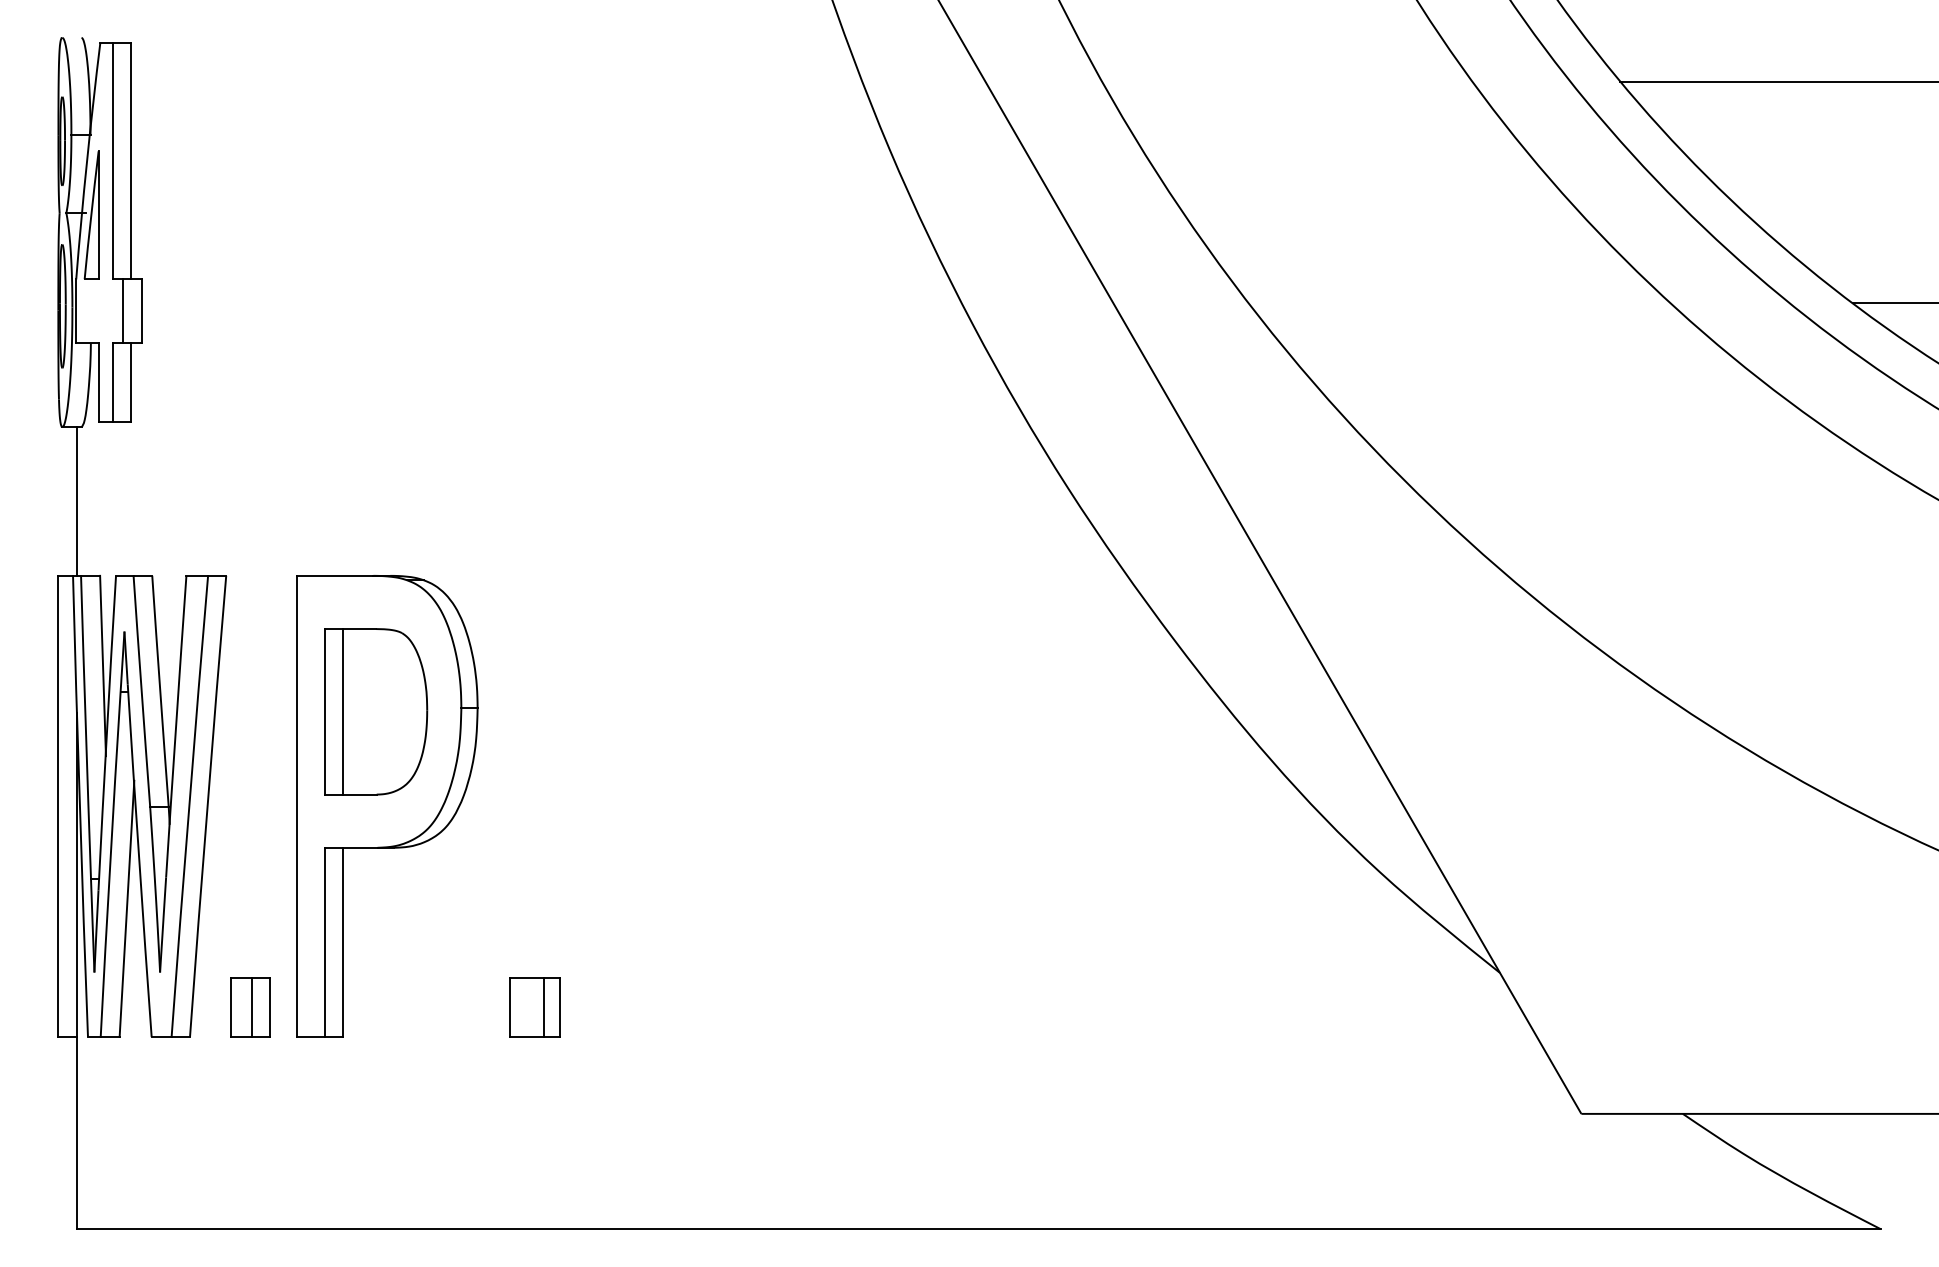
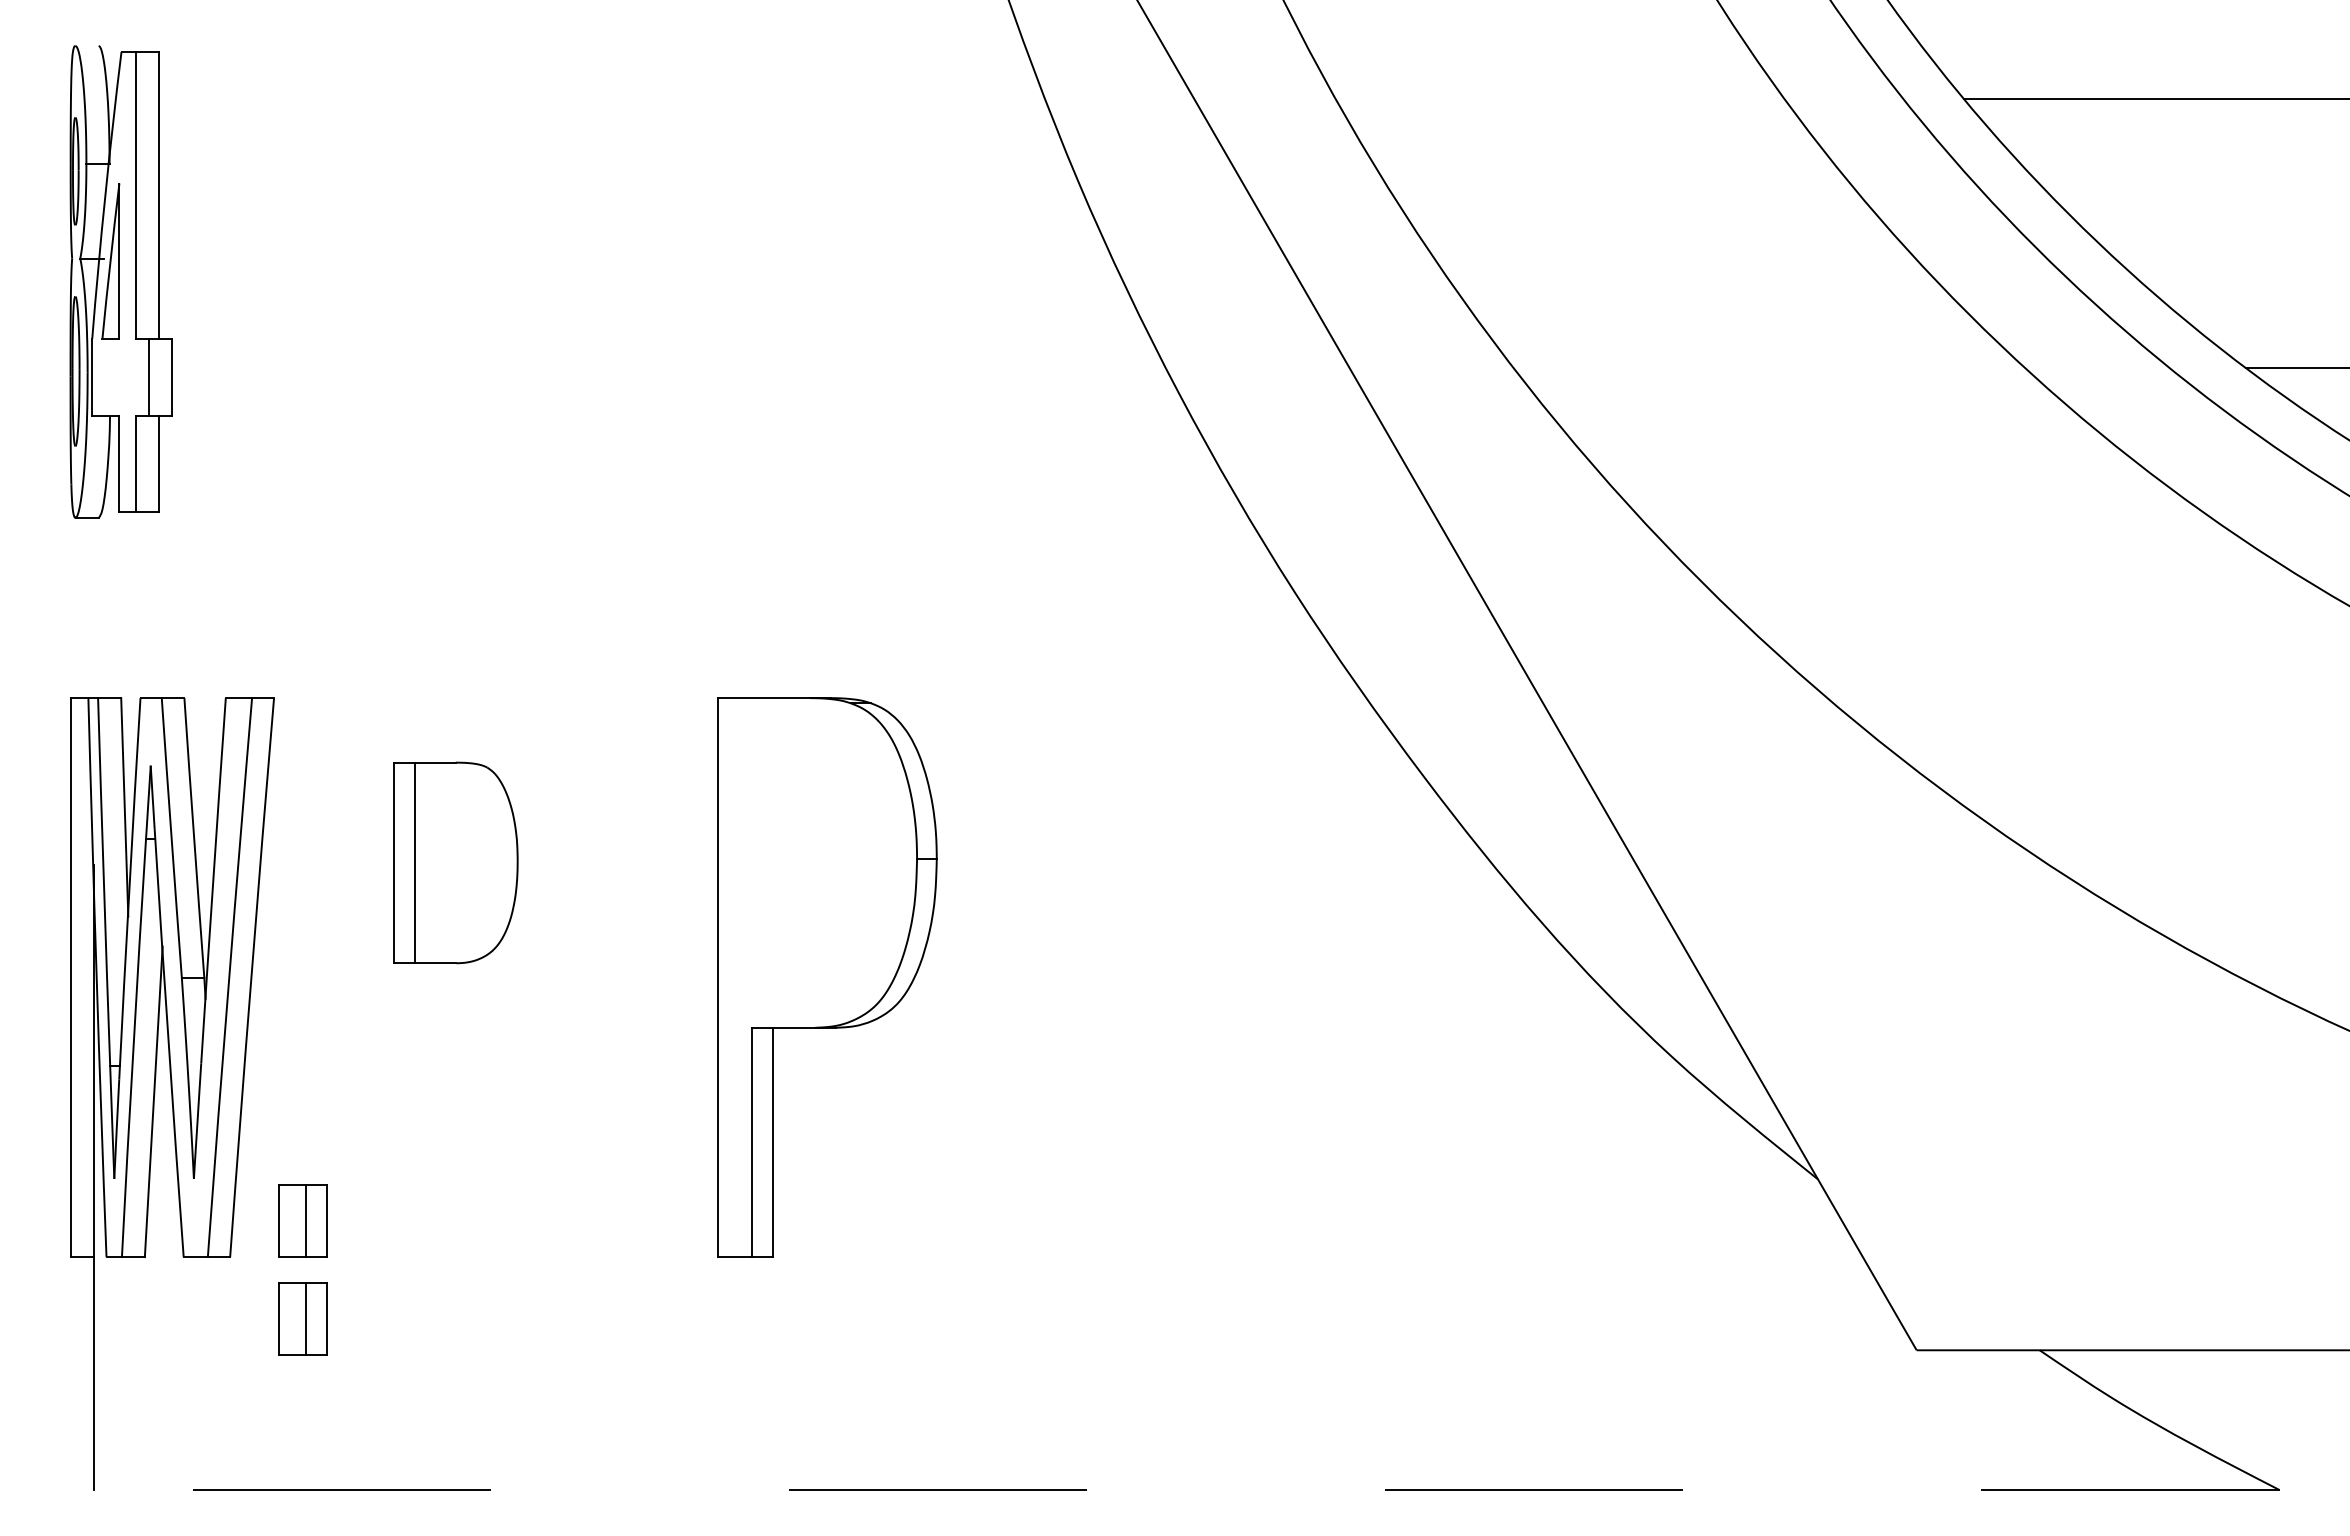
line: (77, 501) -> (93, 607), removed
part: (387, 806) -> (827, 977), moved
part: (534, 1006) -> (647, 1220), removed
part: (249, 1087) -> (302, 1318), added
line: (978, 1229) -> (1186, 1490), solid -> dashed

